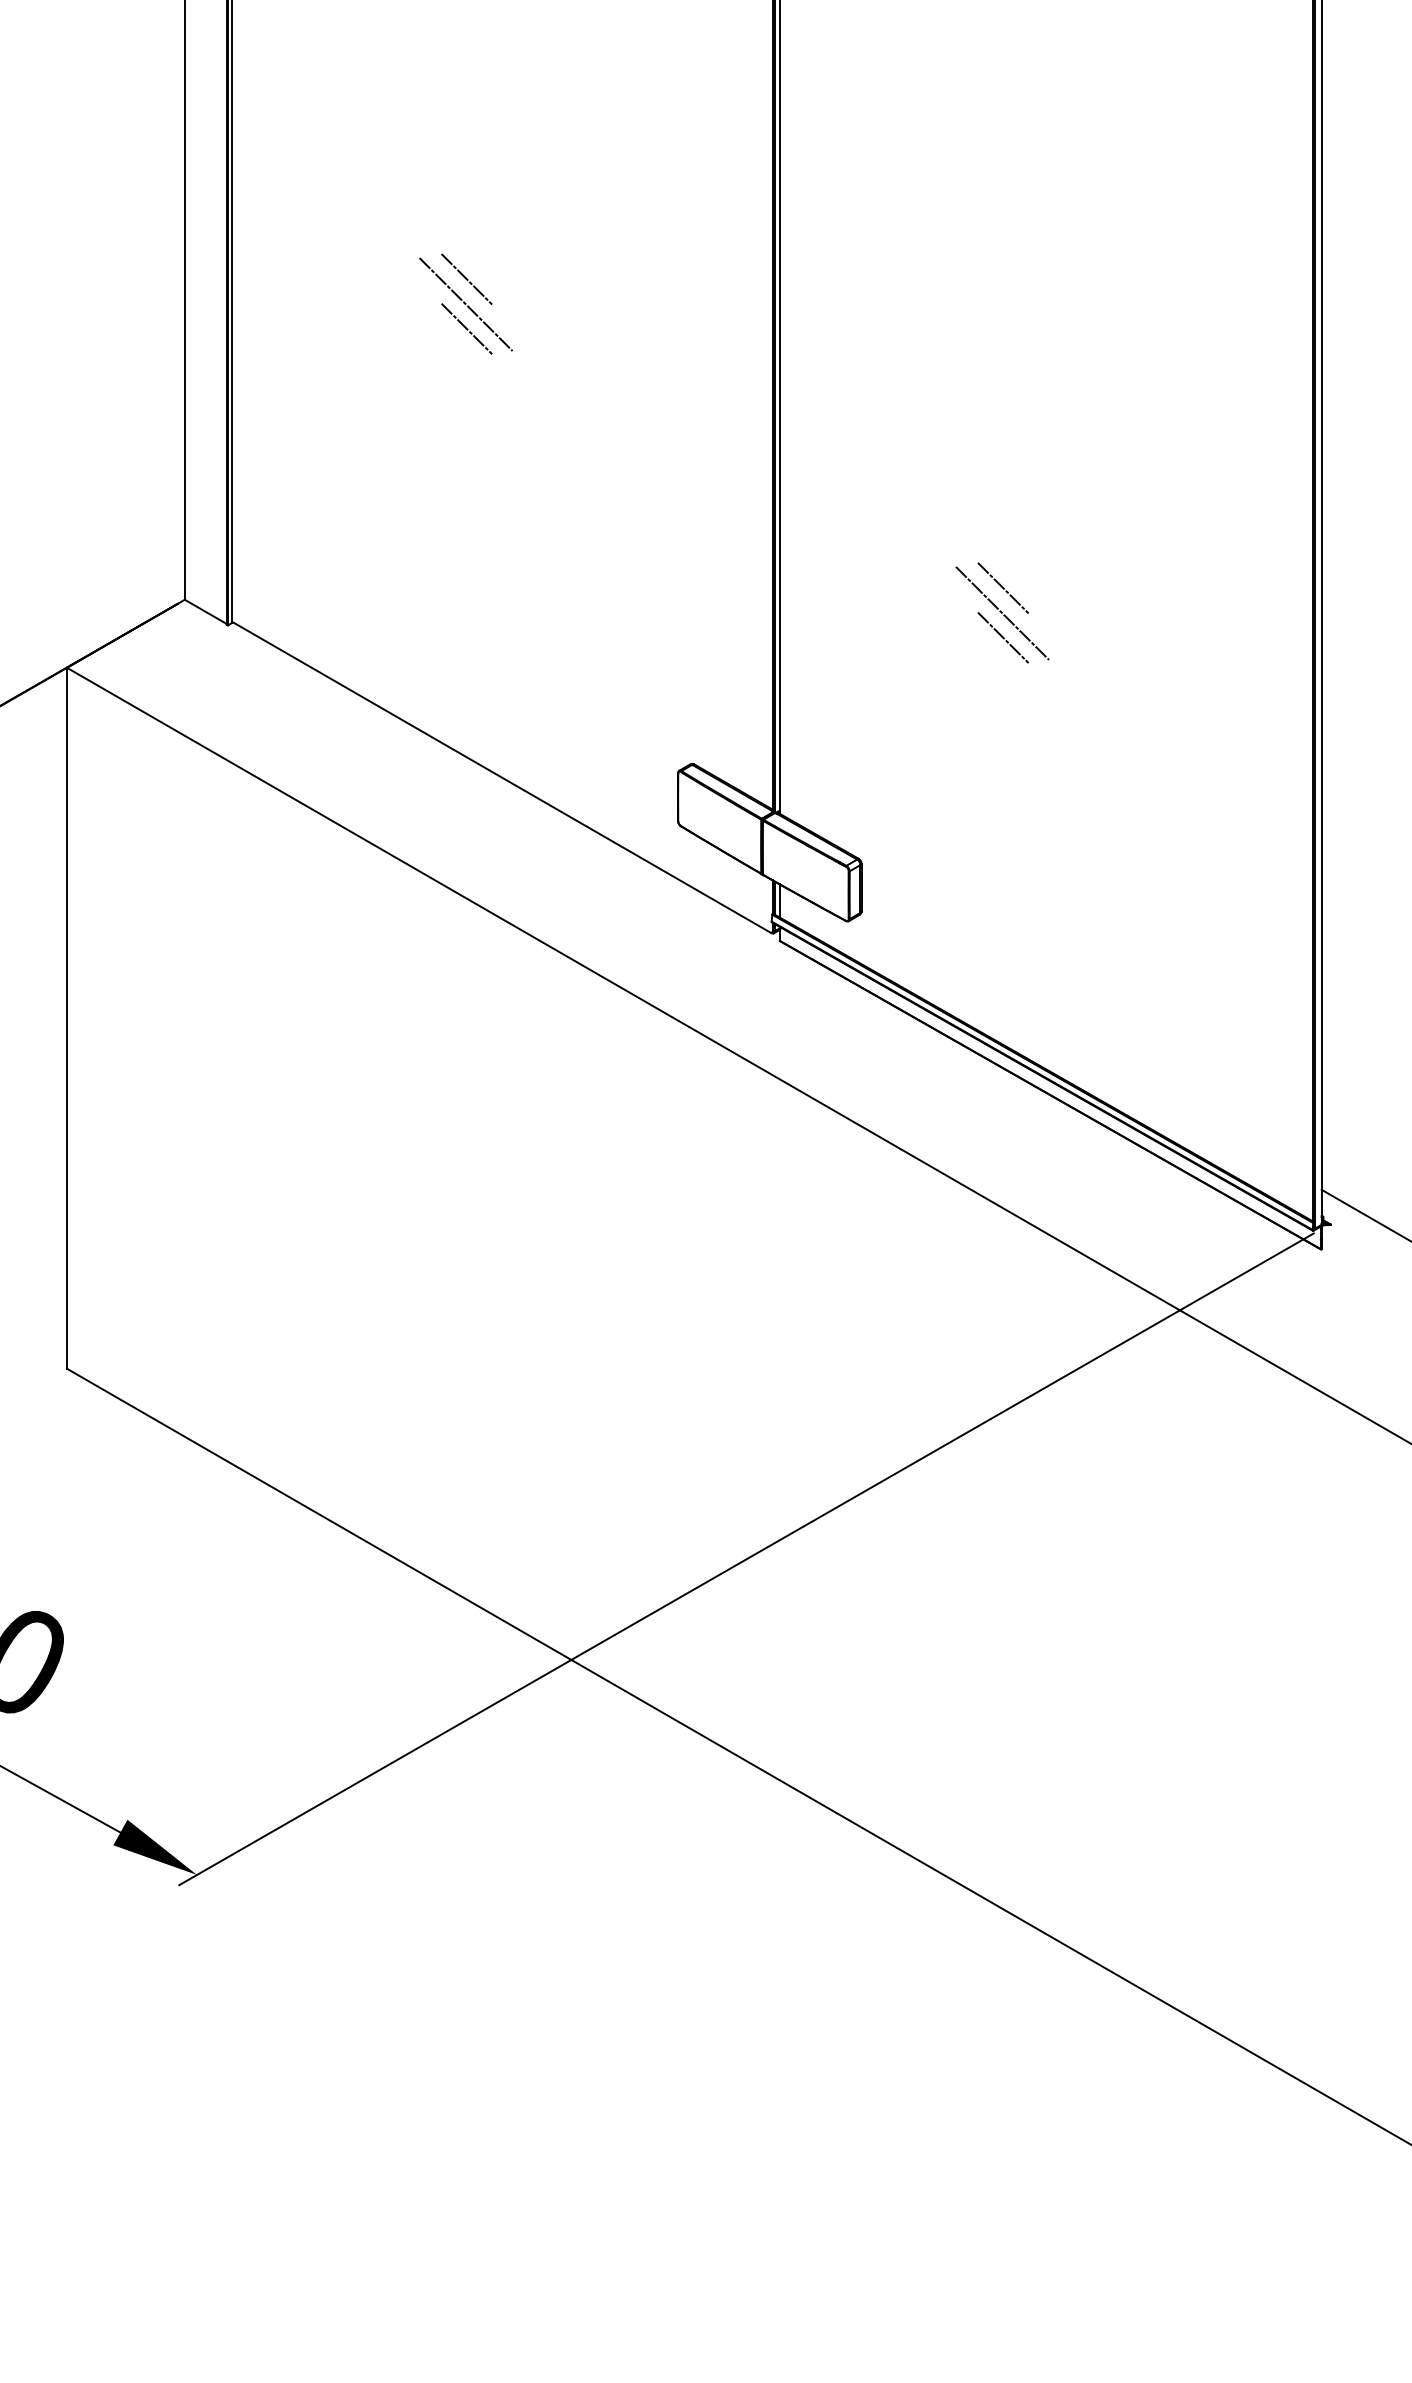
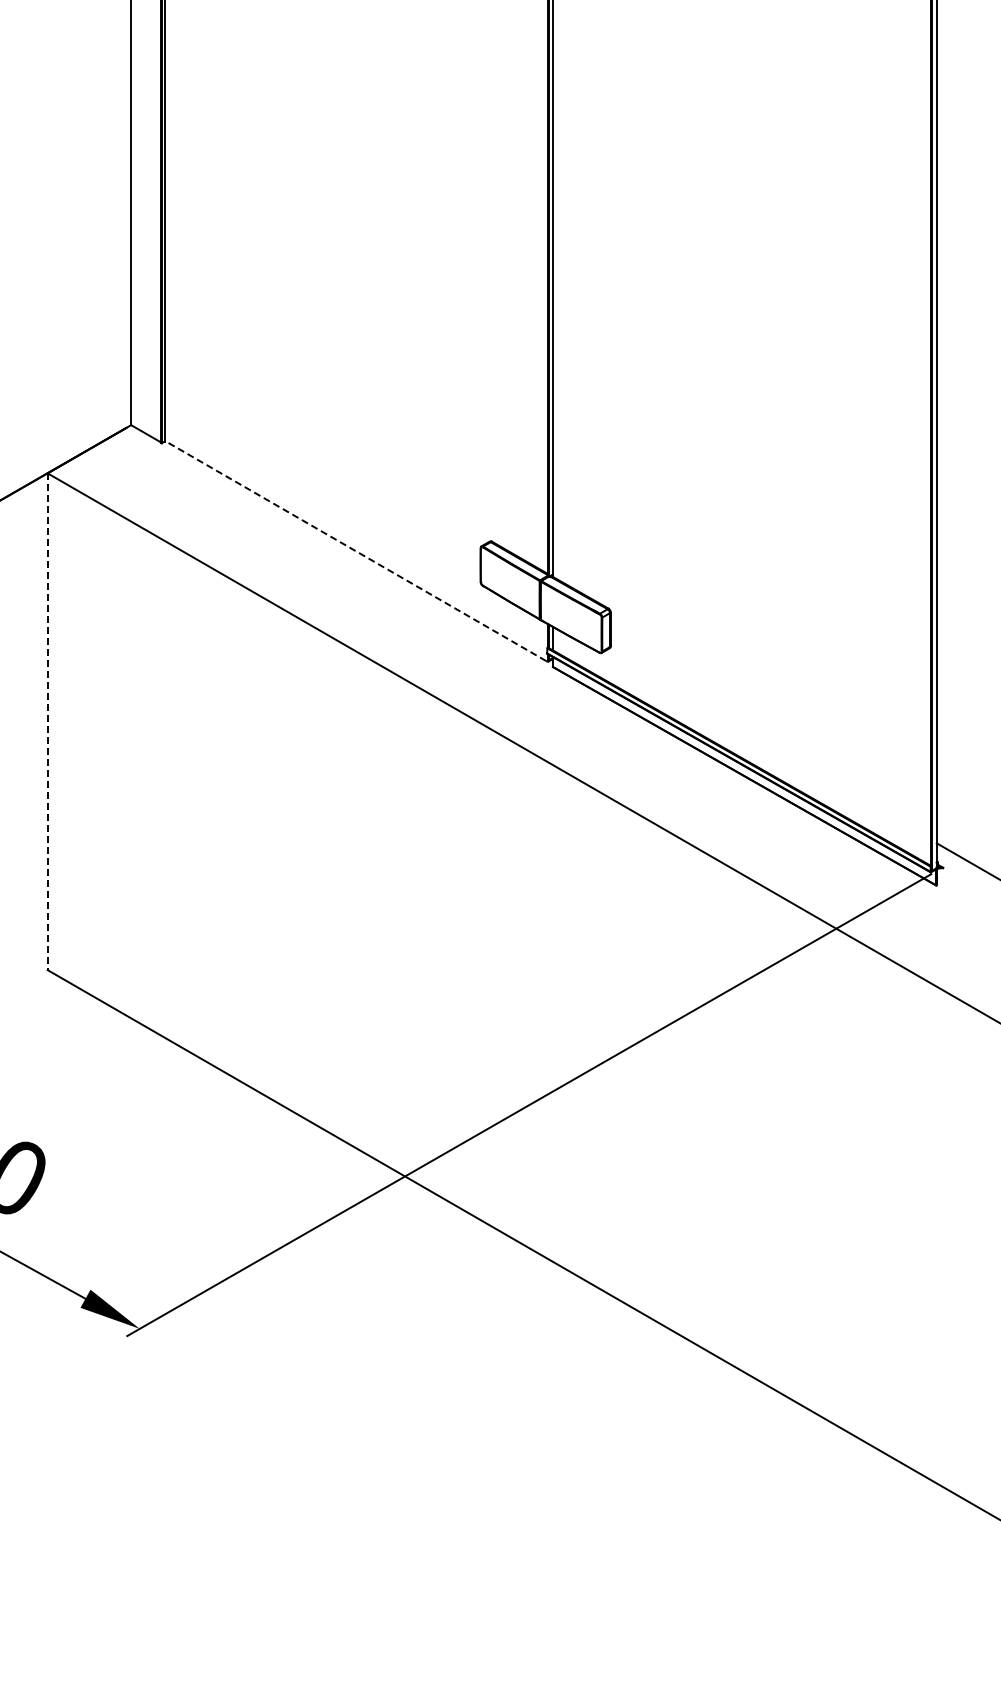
line: (466, 278) -> (330, 197), removed
line: (466, 303) -> (330, 215), removed
line: (466, 329) -> (330, 233), removed
line: (1003, 587) -> (711, 416), removed
line: (1002, 612) -> (710, 434), removed
line: (1003, 638) -> (711, 452), removed
line: (499, 776) -> (354, 550), solid -> dashed
line: (66, 1019) -> (47, 722), solid -> dashed

